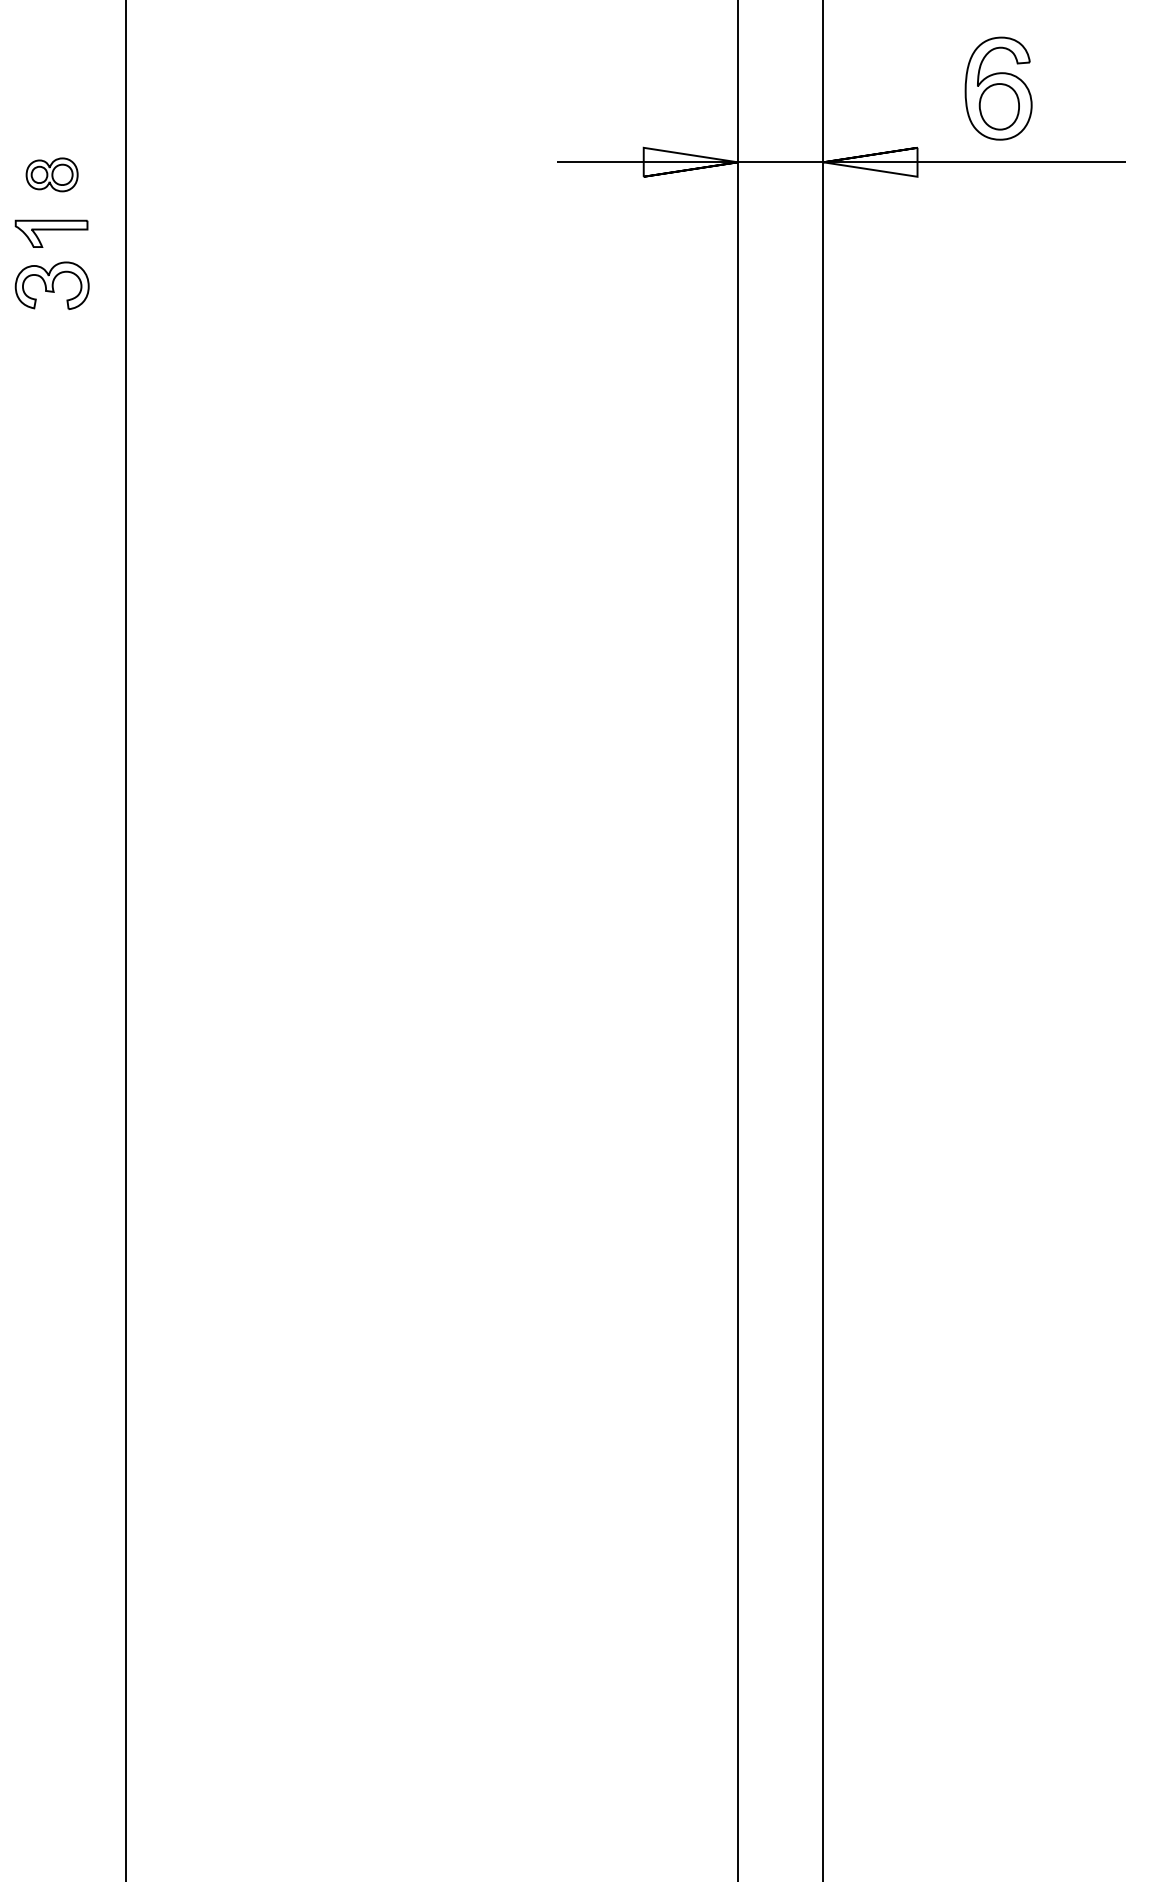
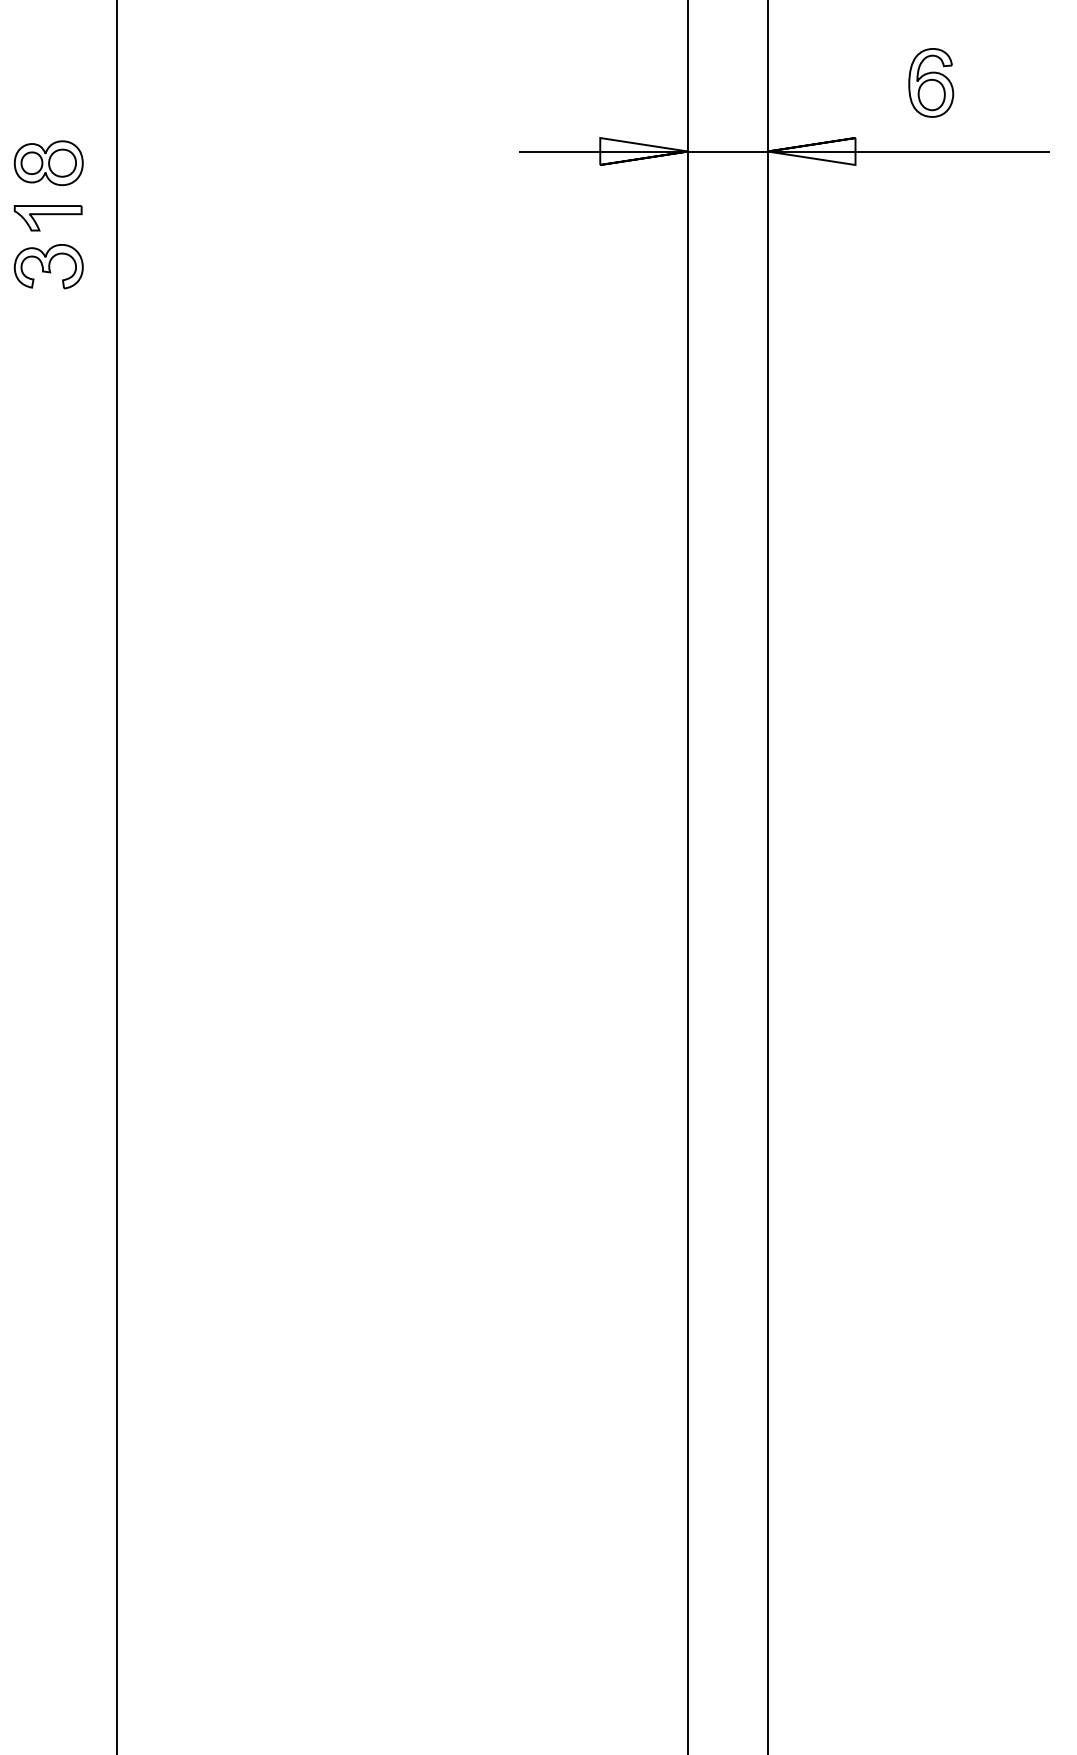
part: (998, 88) -> (930, 82), size x0.71
part: (51, 174) -> (48, 162), size x1.43

